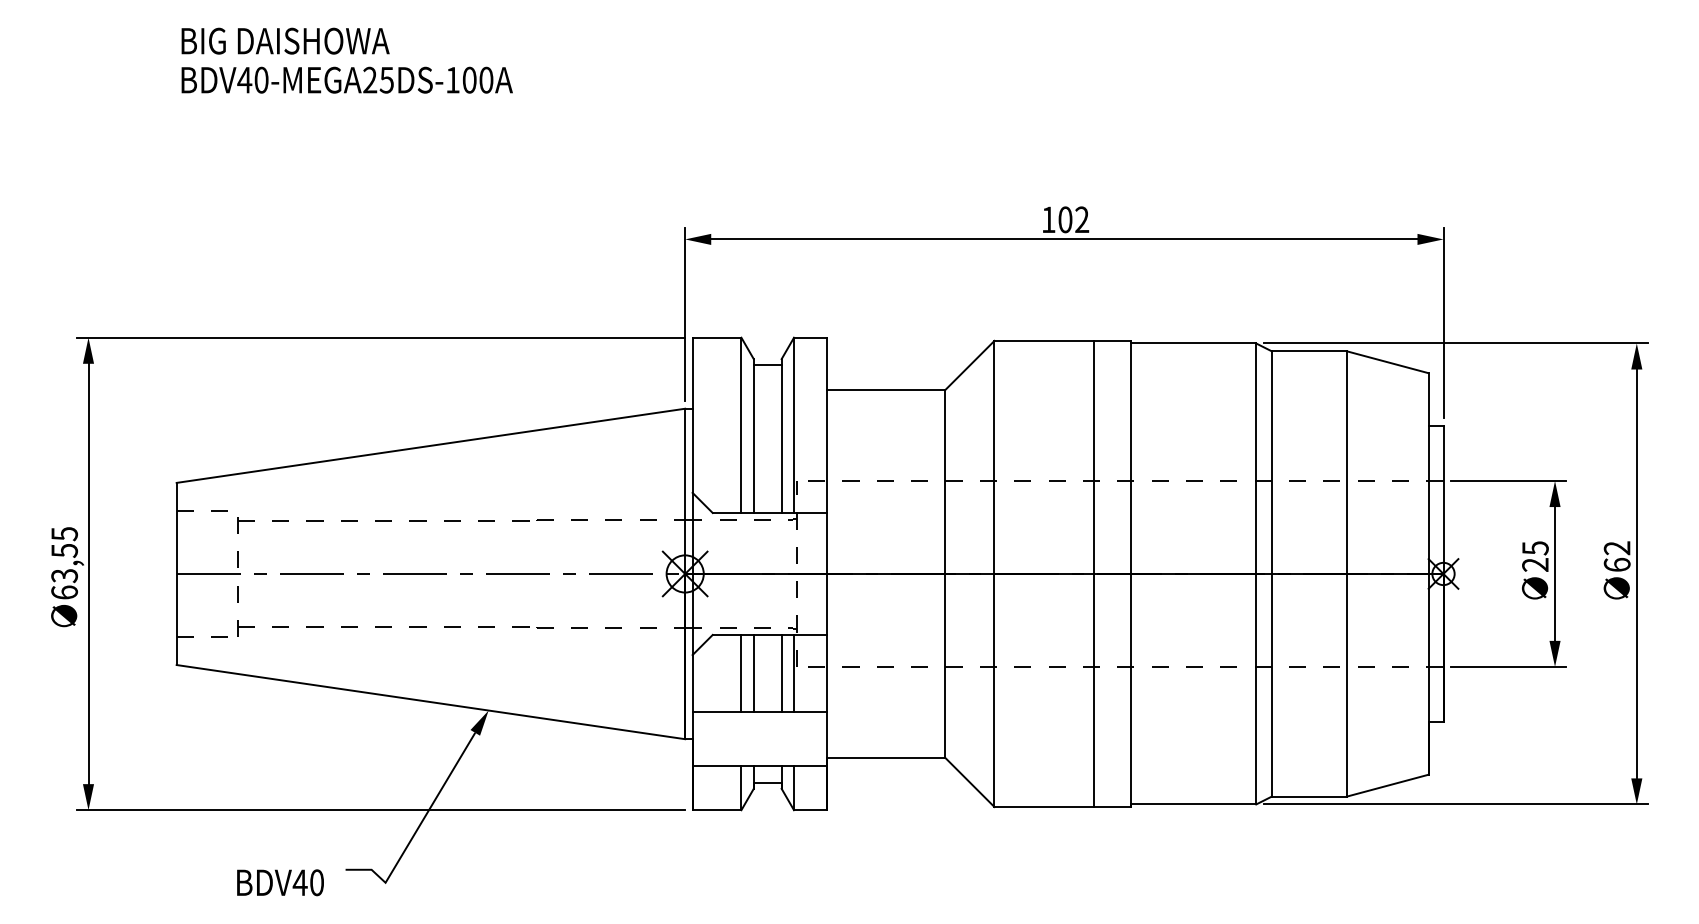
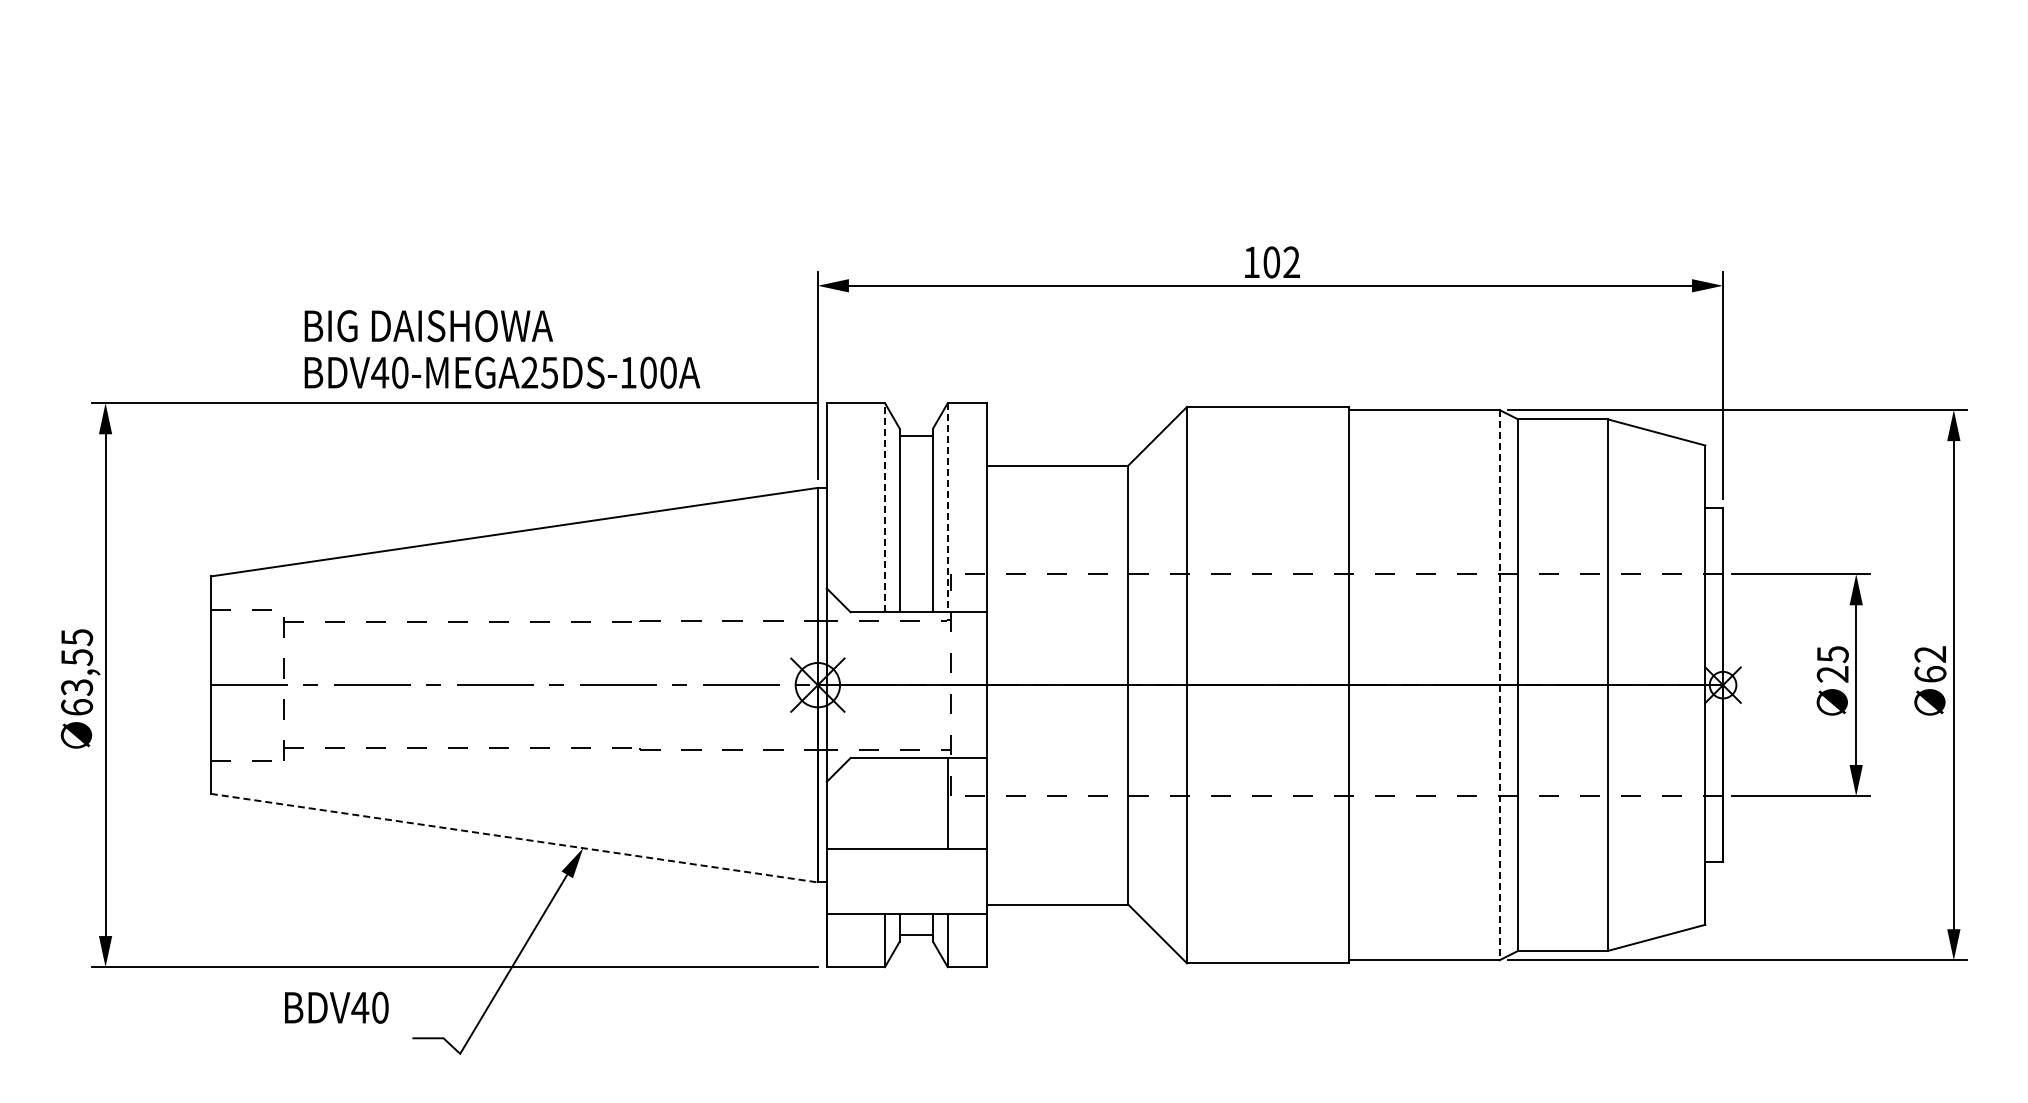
text: (347, 60) -> (502, 349), moved
line: (741, 425) -> (885, 507), solid -> dashed
line: (793, 425) -> (947, 507), solid -> dashed
line: (1093, 573) -> (1305, 684), removed
line: (1256, 574) -> (1499, 685), solid -> dashed
line: (741, 673) -> (885, 803), removed
line: (753, 673) -> (899, 803), removed
line: (782, 673) -> (933, 803), removed
line: (431, 702) -> (514, 838), solid -> dashed
text: (280, 882) -> (336, 1007), moved

